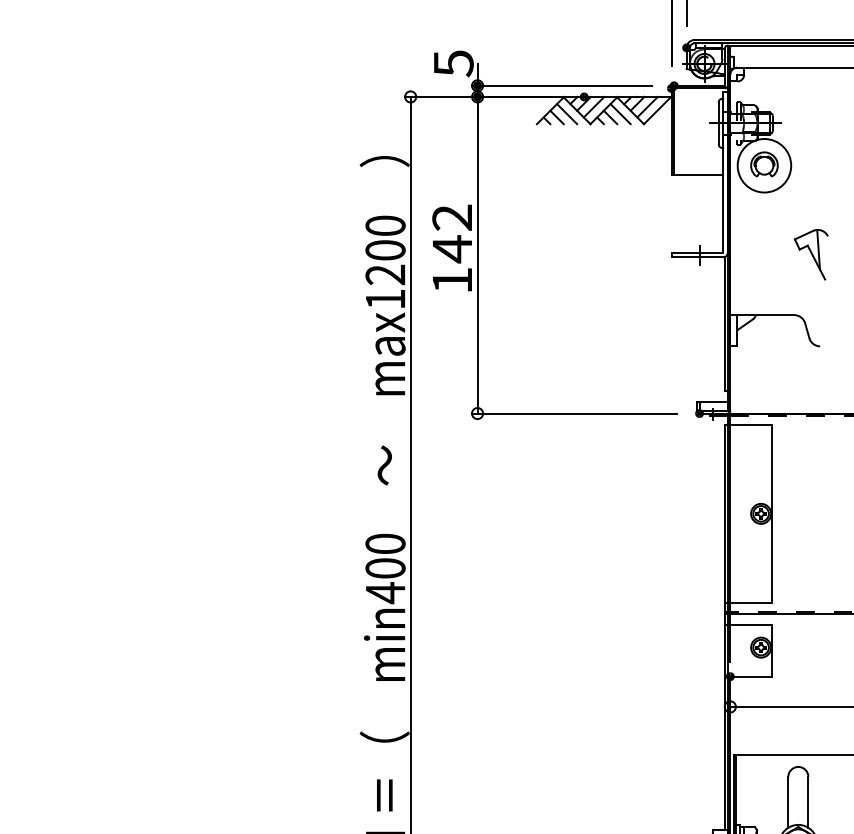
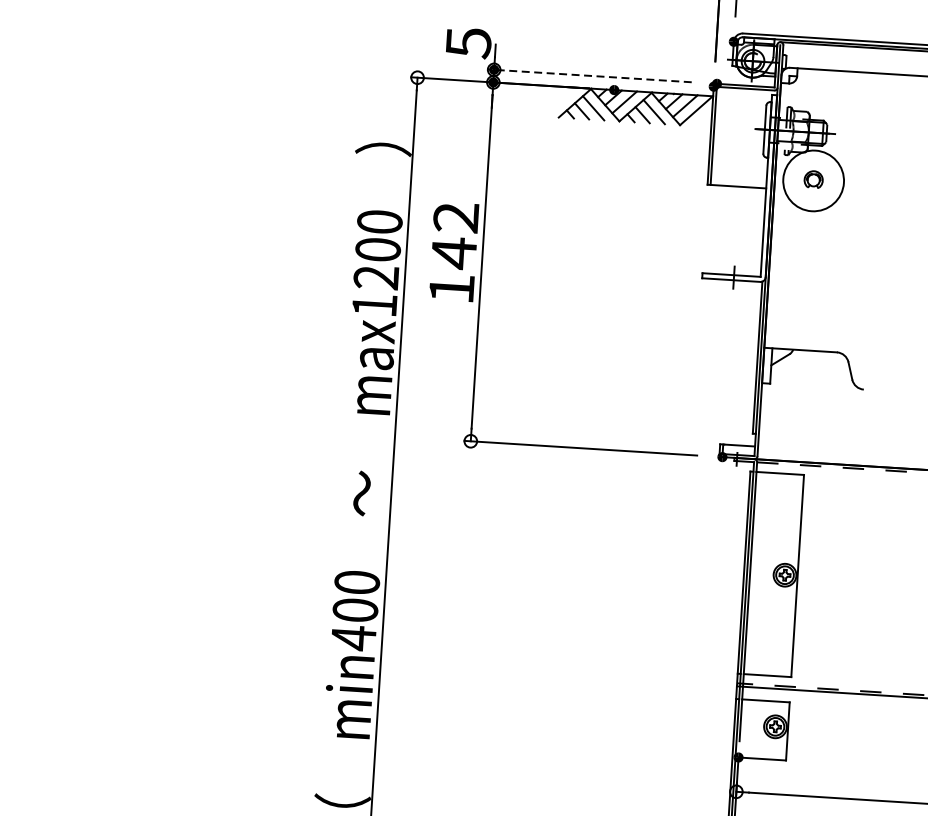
line: (561, 85) -> (589, 75), solid -> dashed
part: (764, 164) -> (813, 179), size x0.6
part: (810, 254) -> (859, 284), removed

